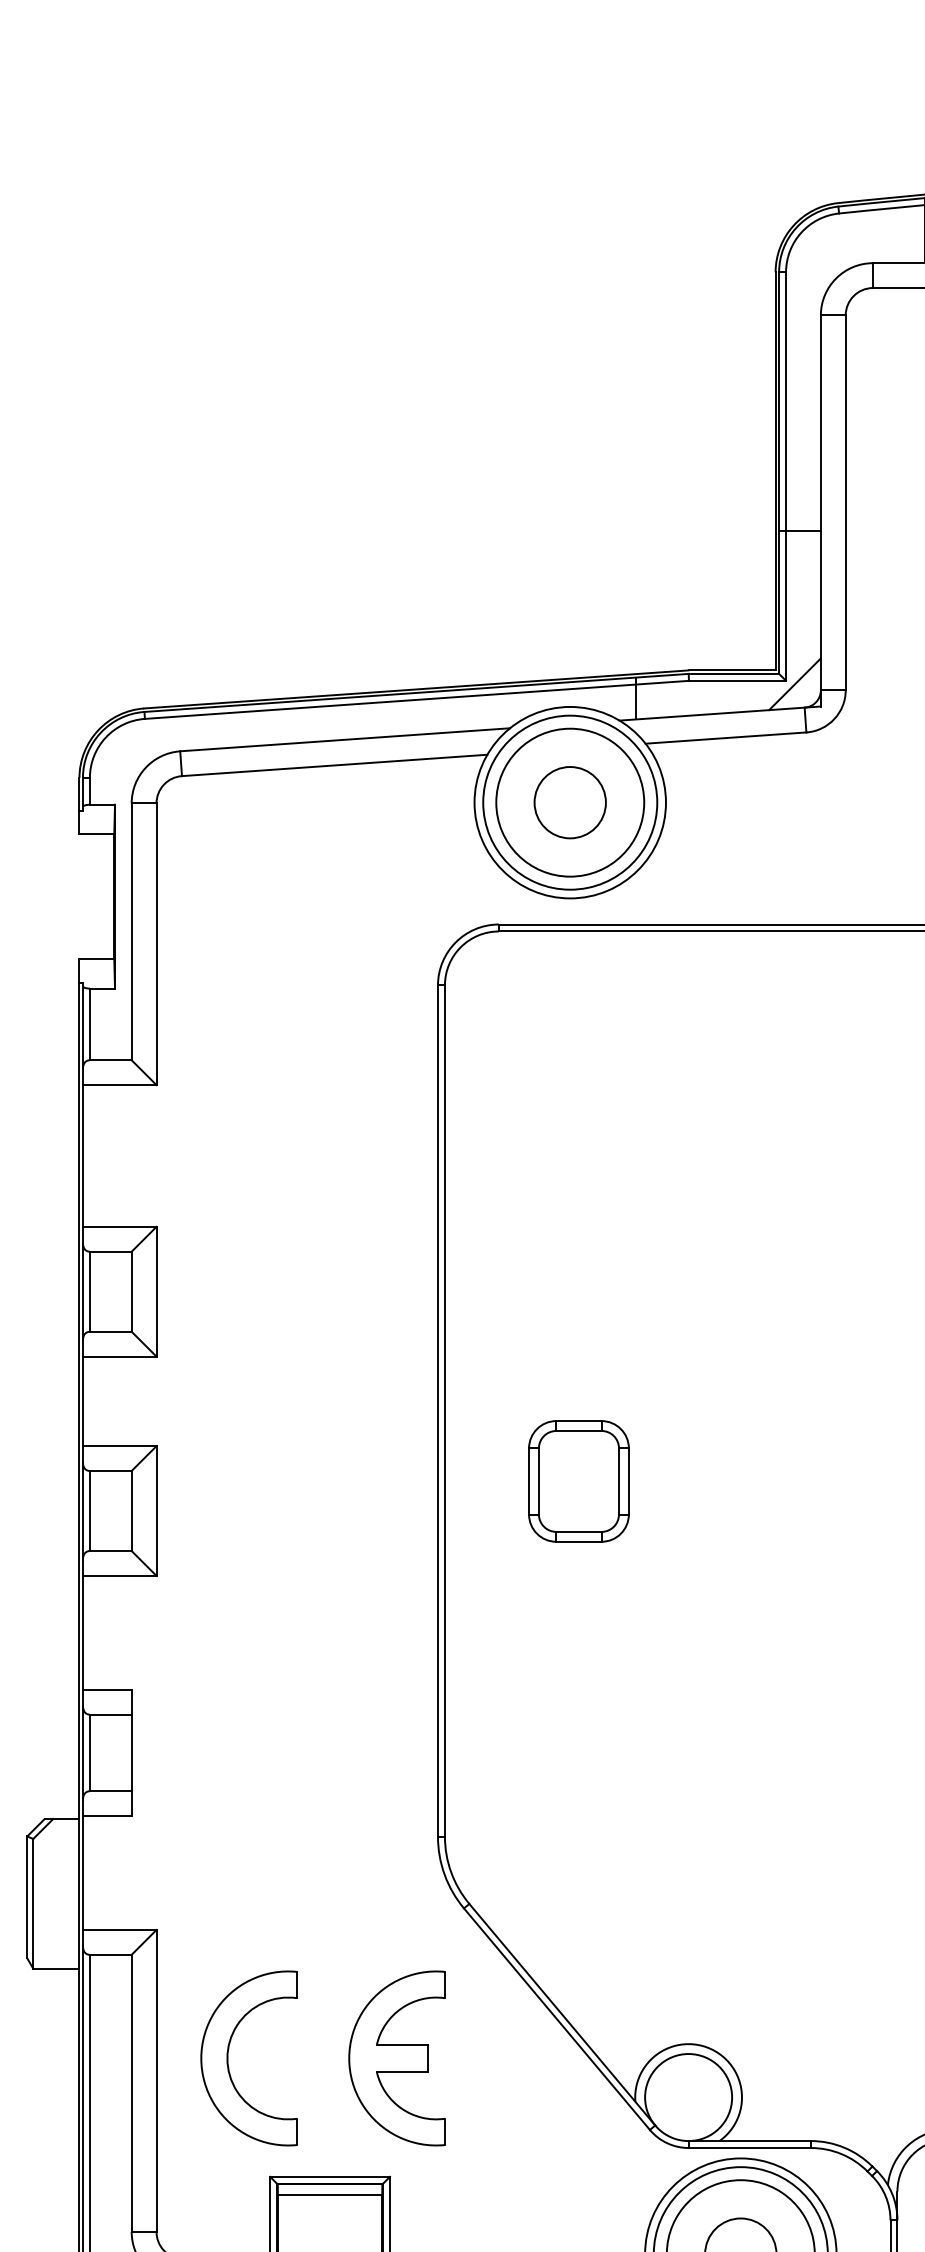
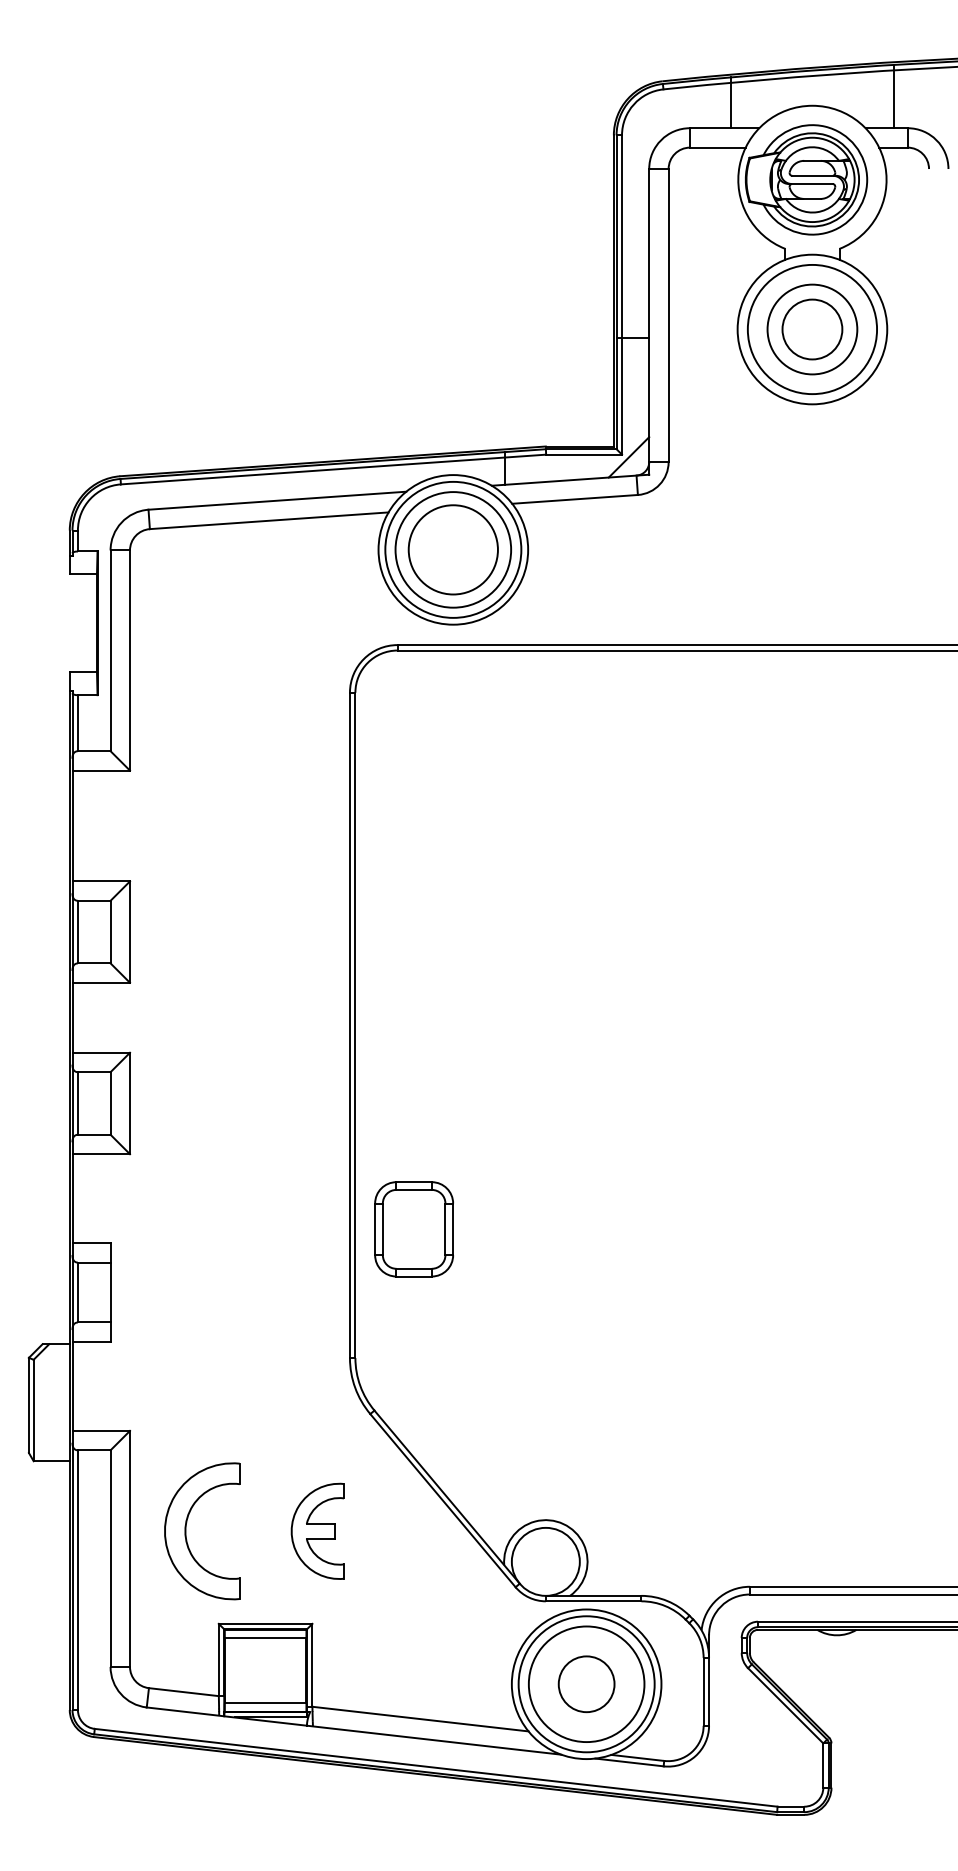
circle: (570, 802) -> (453, 549), size x1.6
part: (578, 1481) -> (413, 1229), moved
part: (396, 2058) -> (317, 1531), size x0.7

